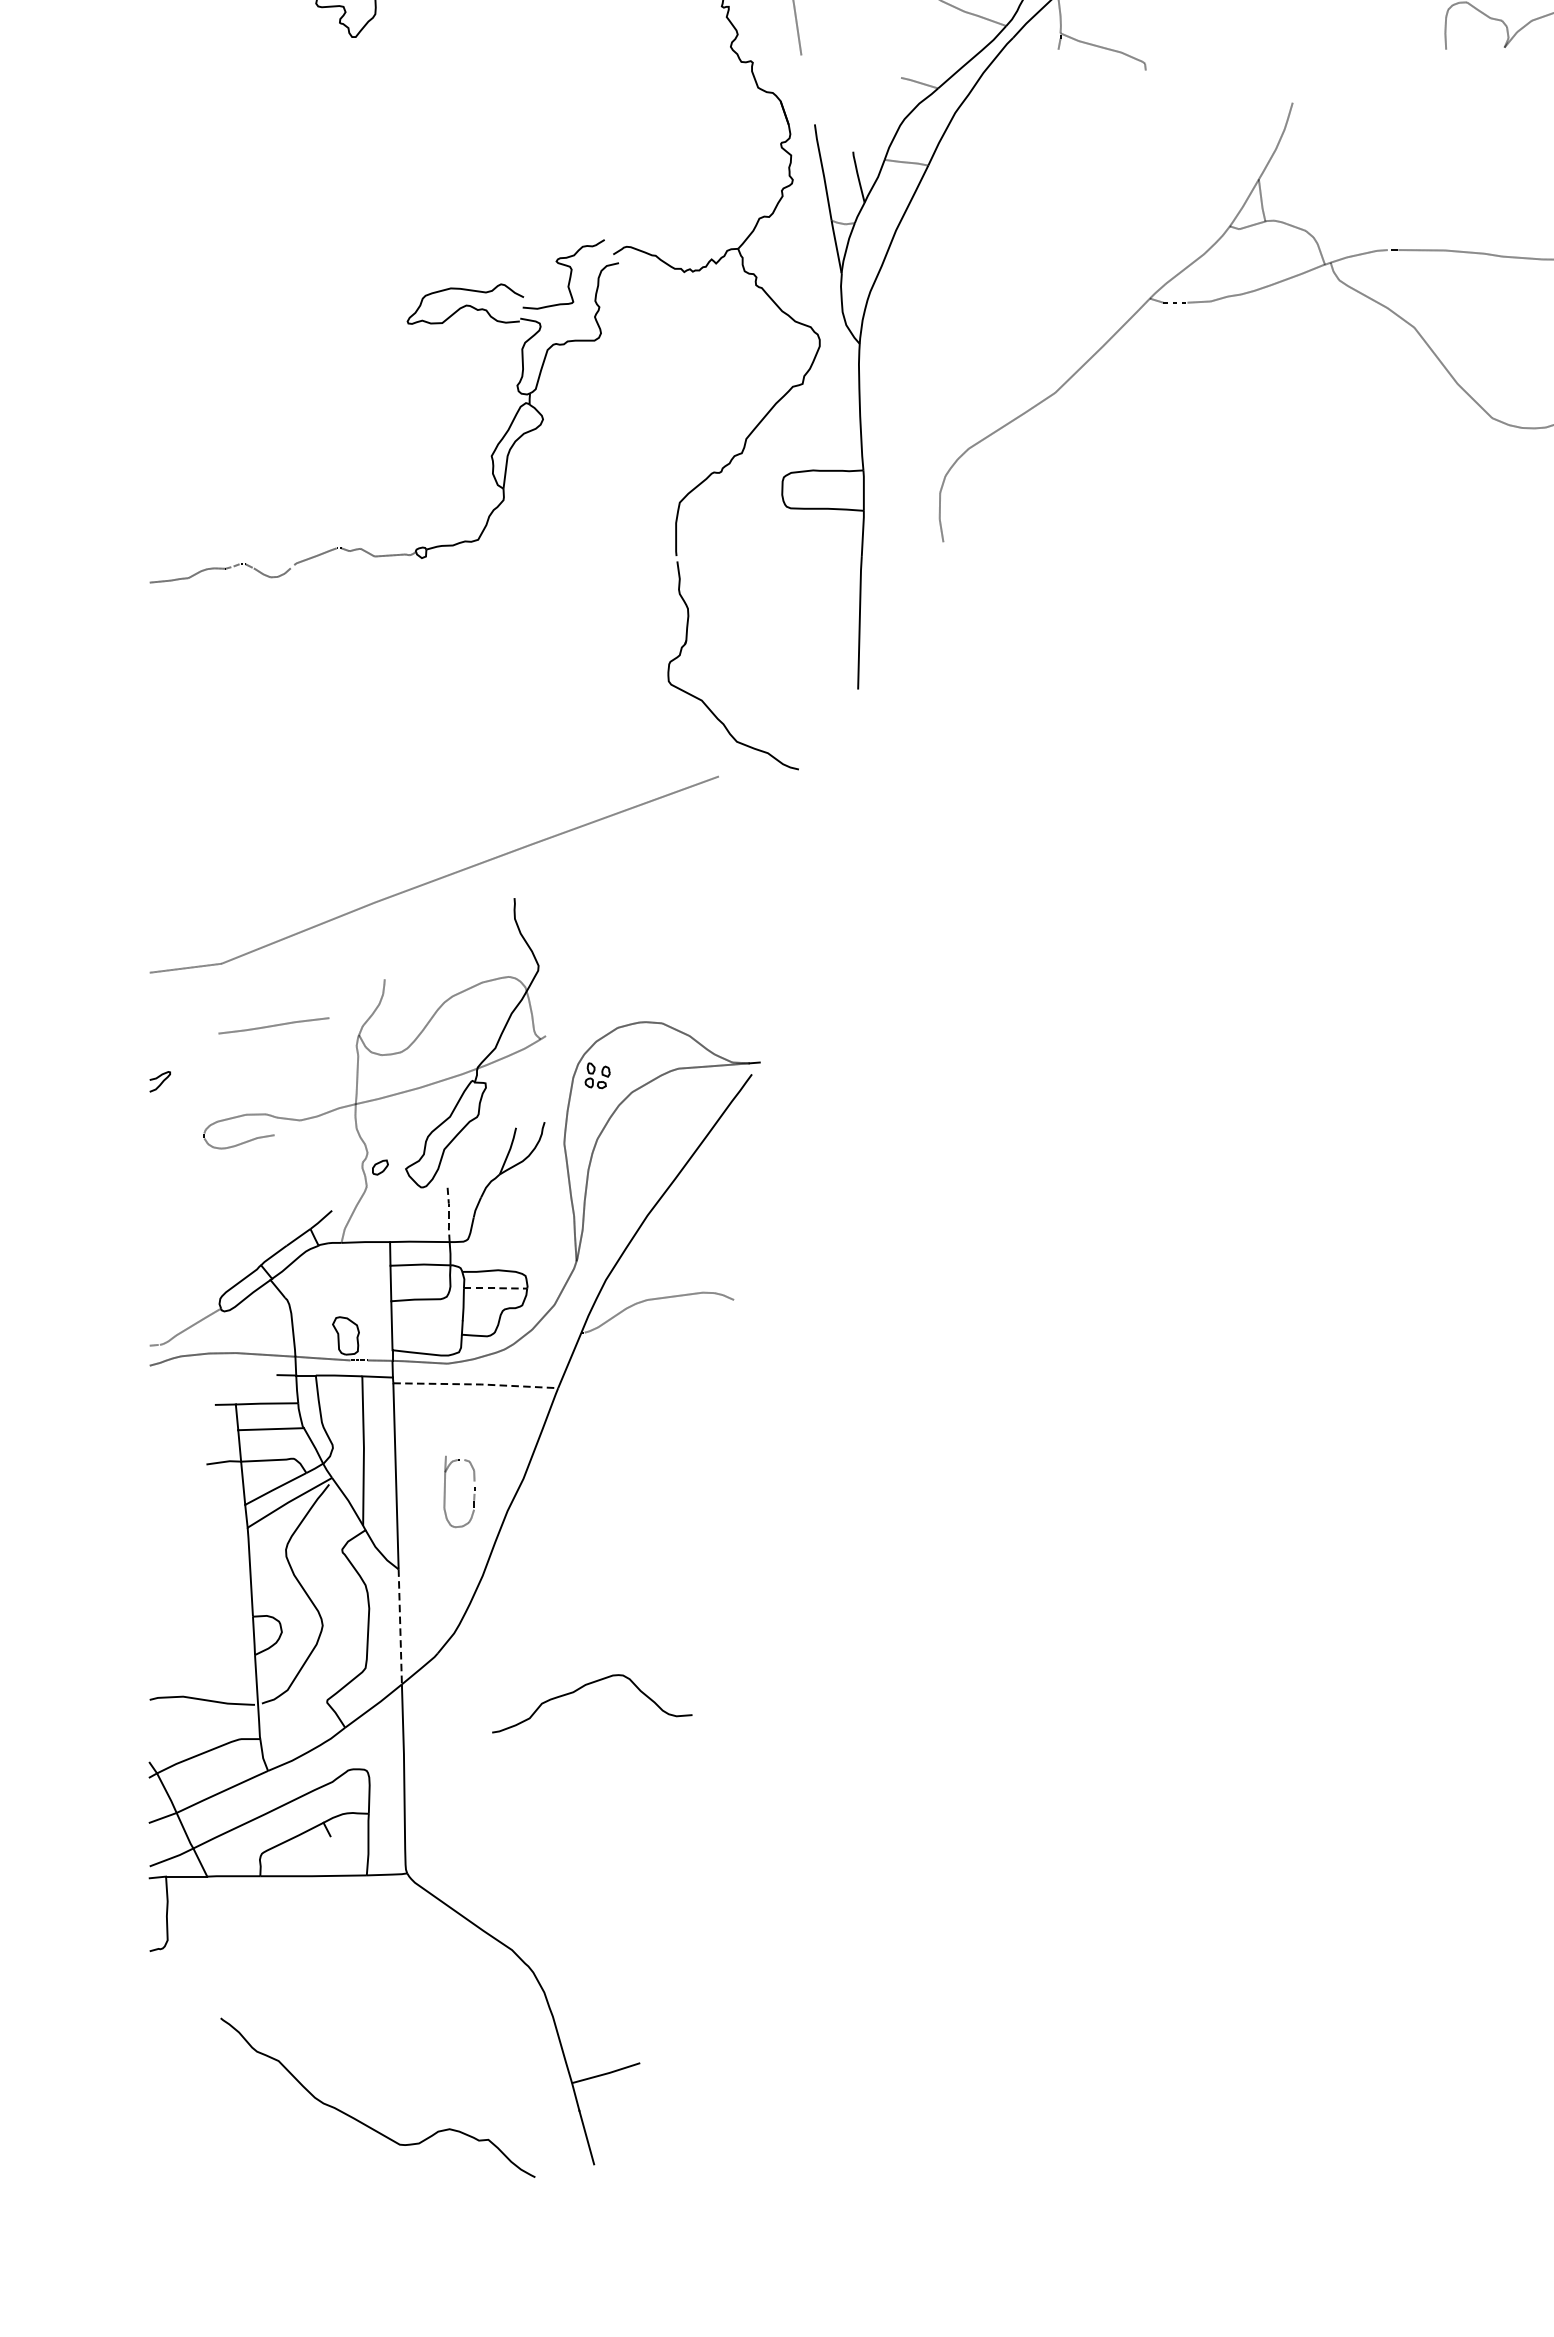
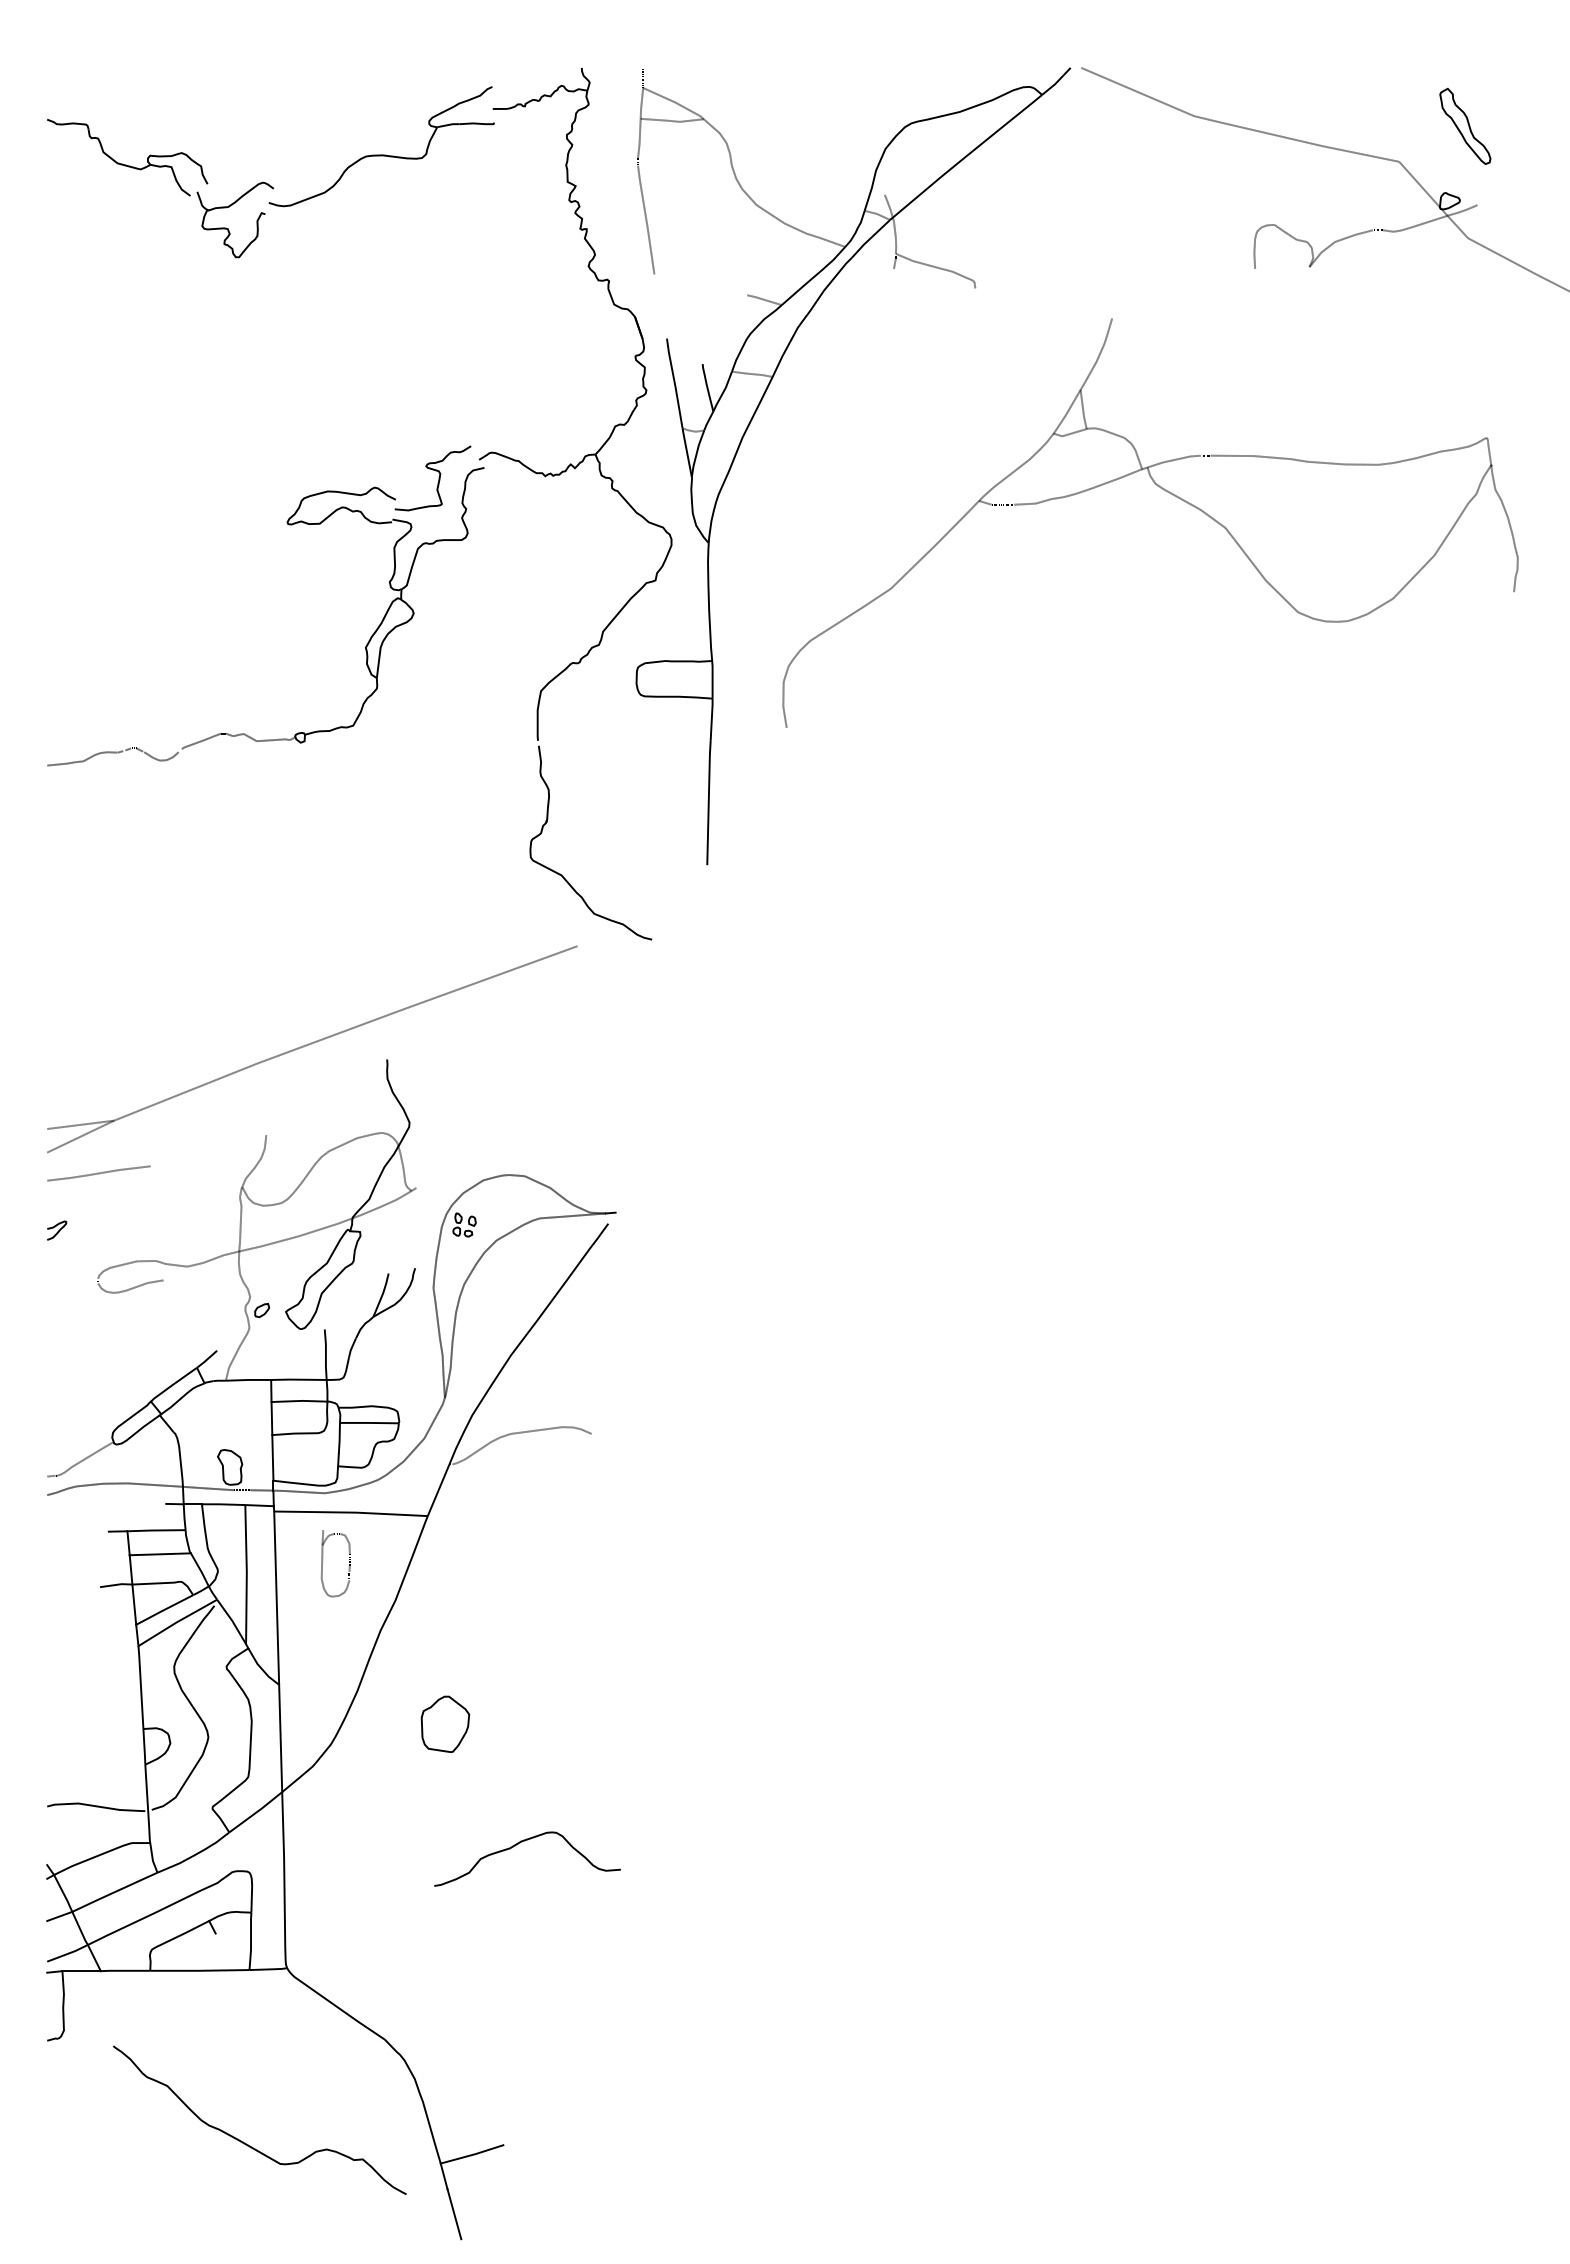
line: (185, 980) -> (80, 1136), added
line: (273, 1025) -> (98, 1173), moved
line: (448, 1214) -> (325, 1354), dashed -> solid
line: (495, 1287) -> (369, 1422), dashed -> solid
line: (476, 1384) -> (351, 1512), dashed -> solid
part: (445, 1491) -> (322, 1563), moved
part: (577, 1610) -> (445, 1723), added
line: (400, 1626) -> (280, 1738), dashed -> solid
curve: (584, 1687) -> (520, 1843), moved
curve: (360, 2120) -> (243, 2141), moved

